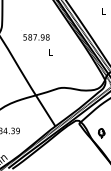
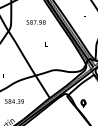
text: (35, 37) -> (35, 22), moved

